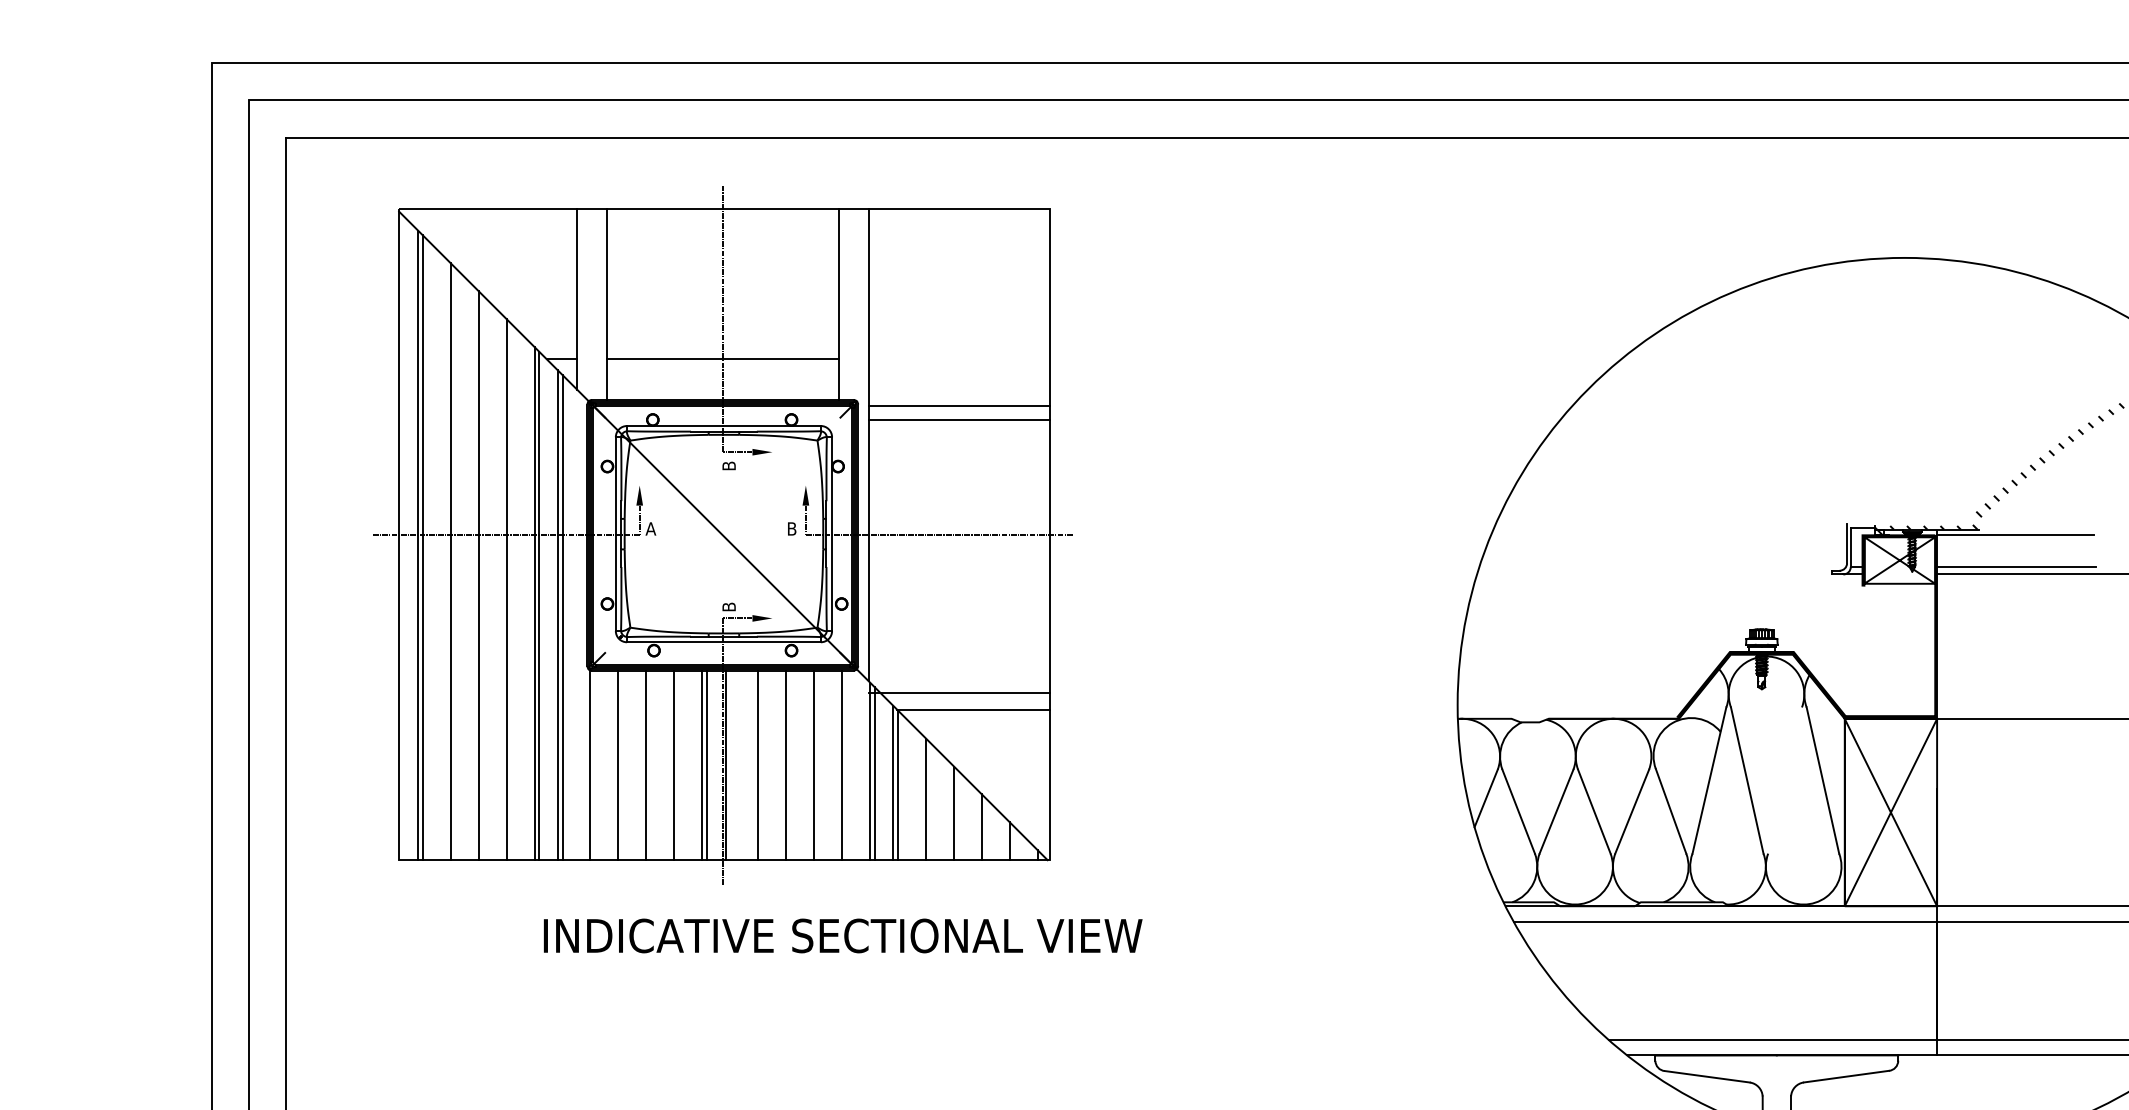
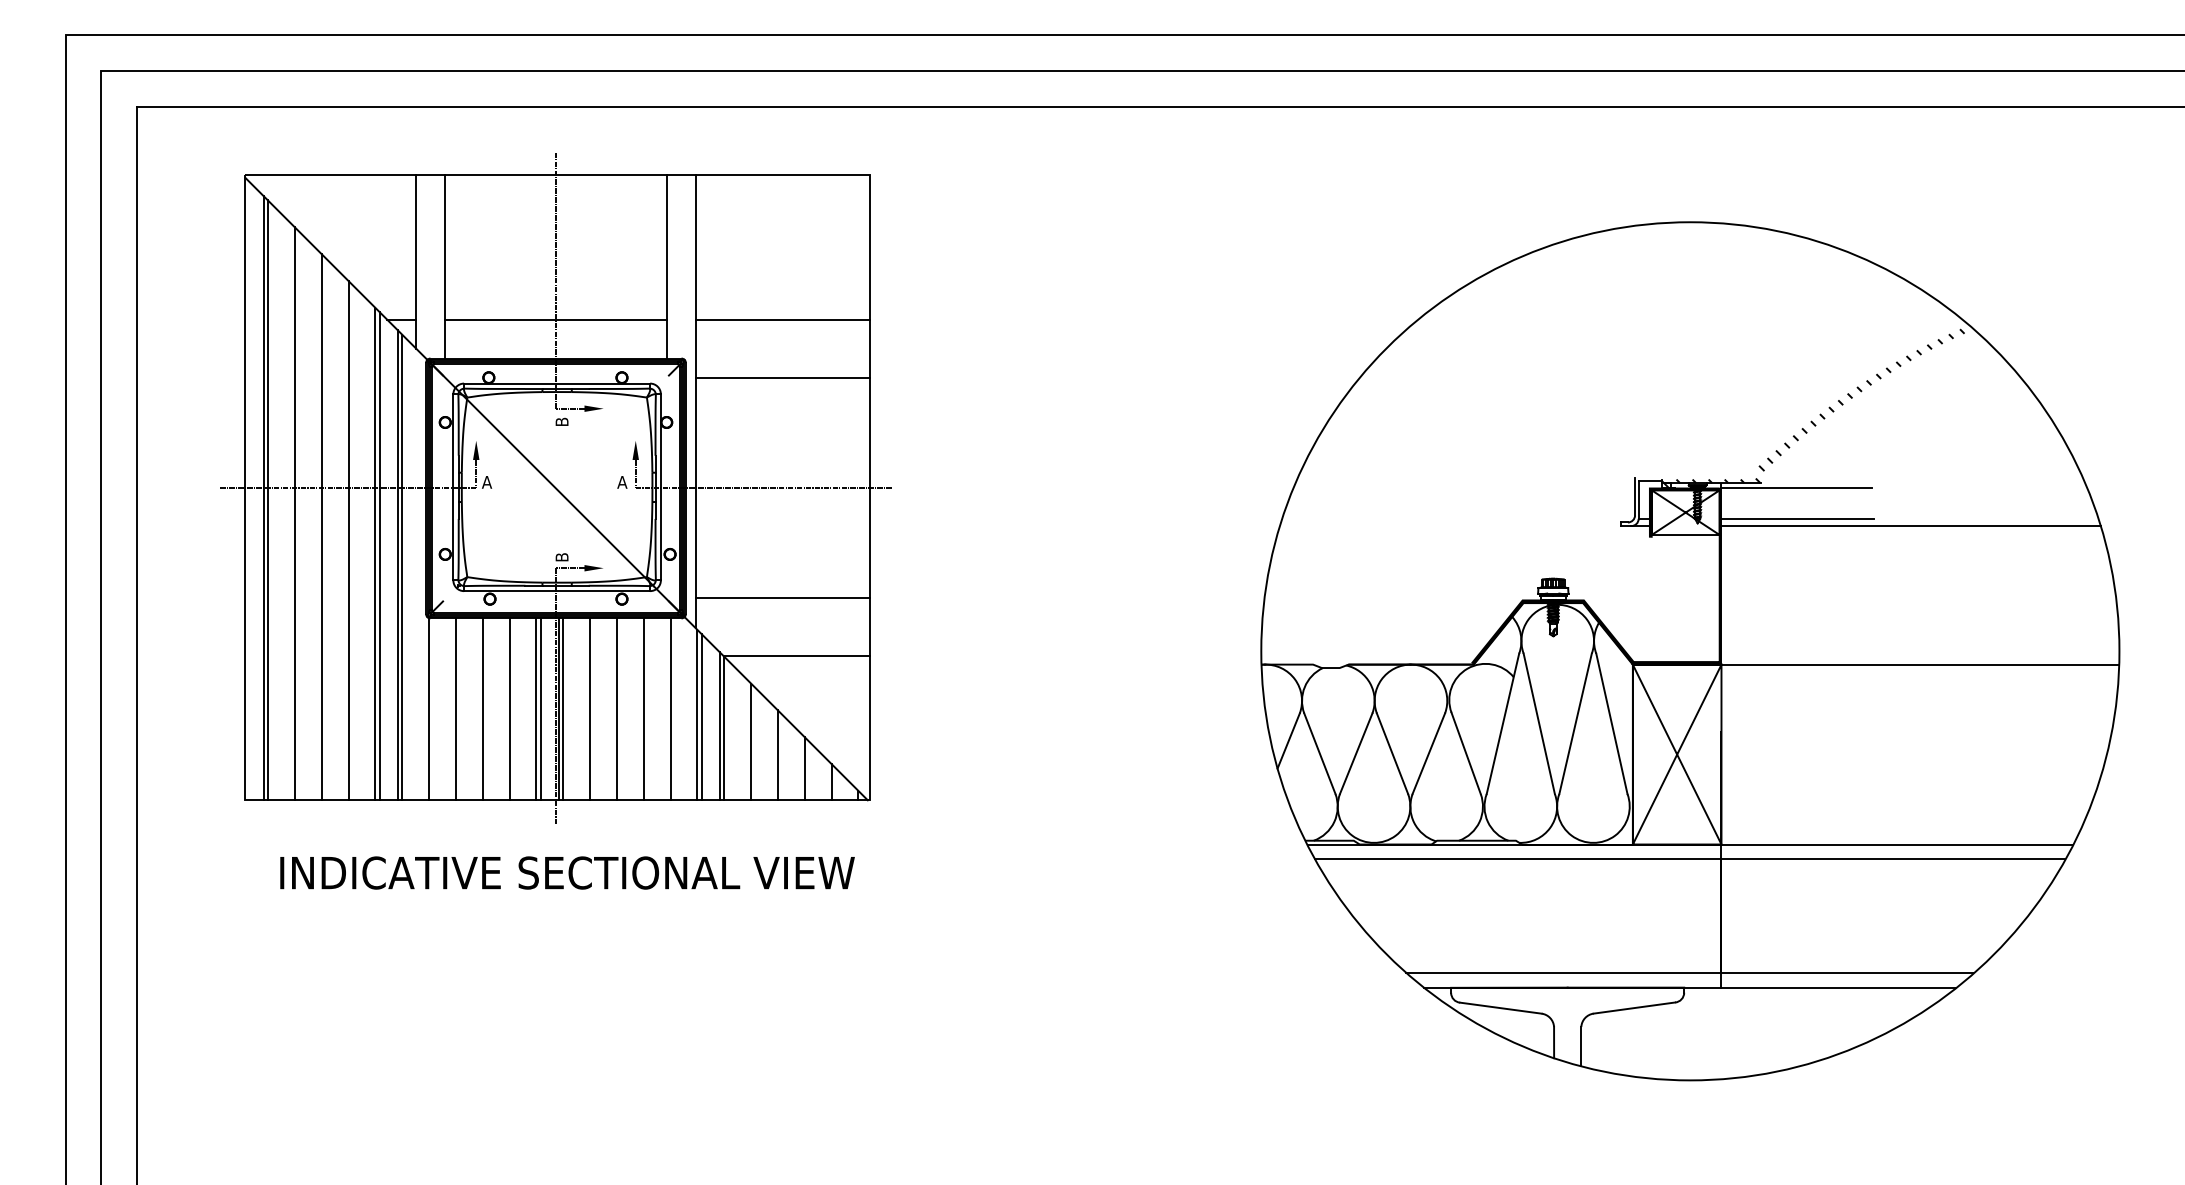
line: (958, 406) -> (782, 319), moved
text: (792, 529) -> (622, 482), B -> A
line: (958, 692) -> (782, 597), moved
line: (730, 765) -> (563, 709), added
line: (1785, 780) -> (1575, 723), added
text: (843, 935) -> (567, 872), moved

